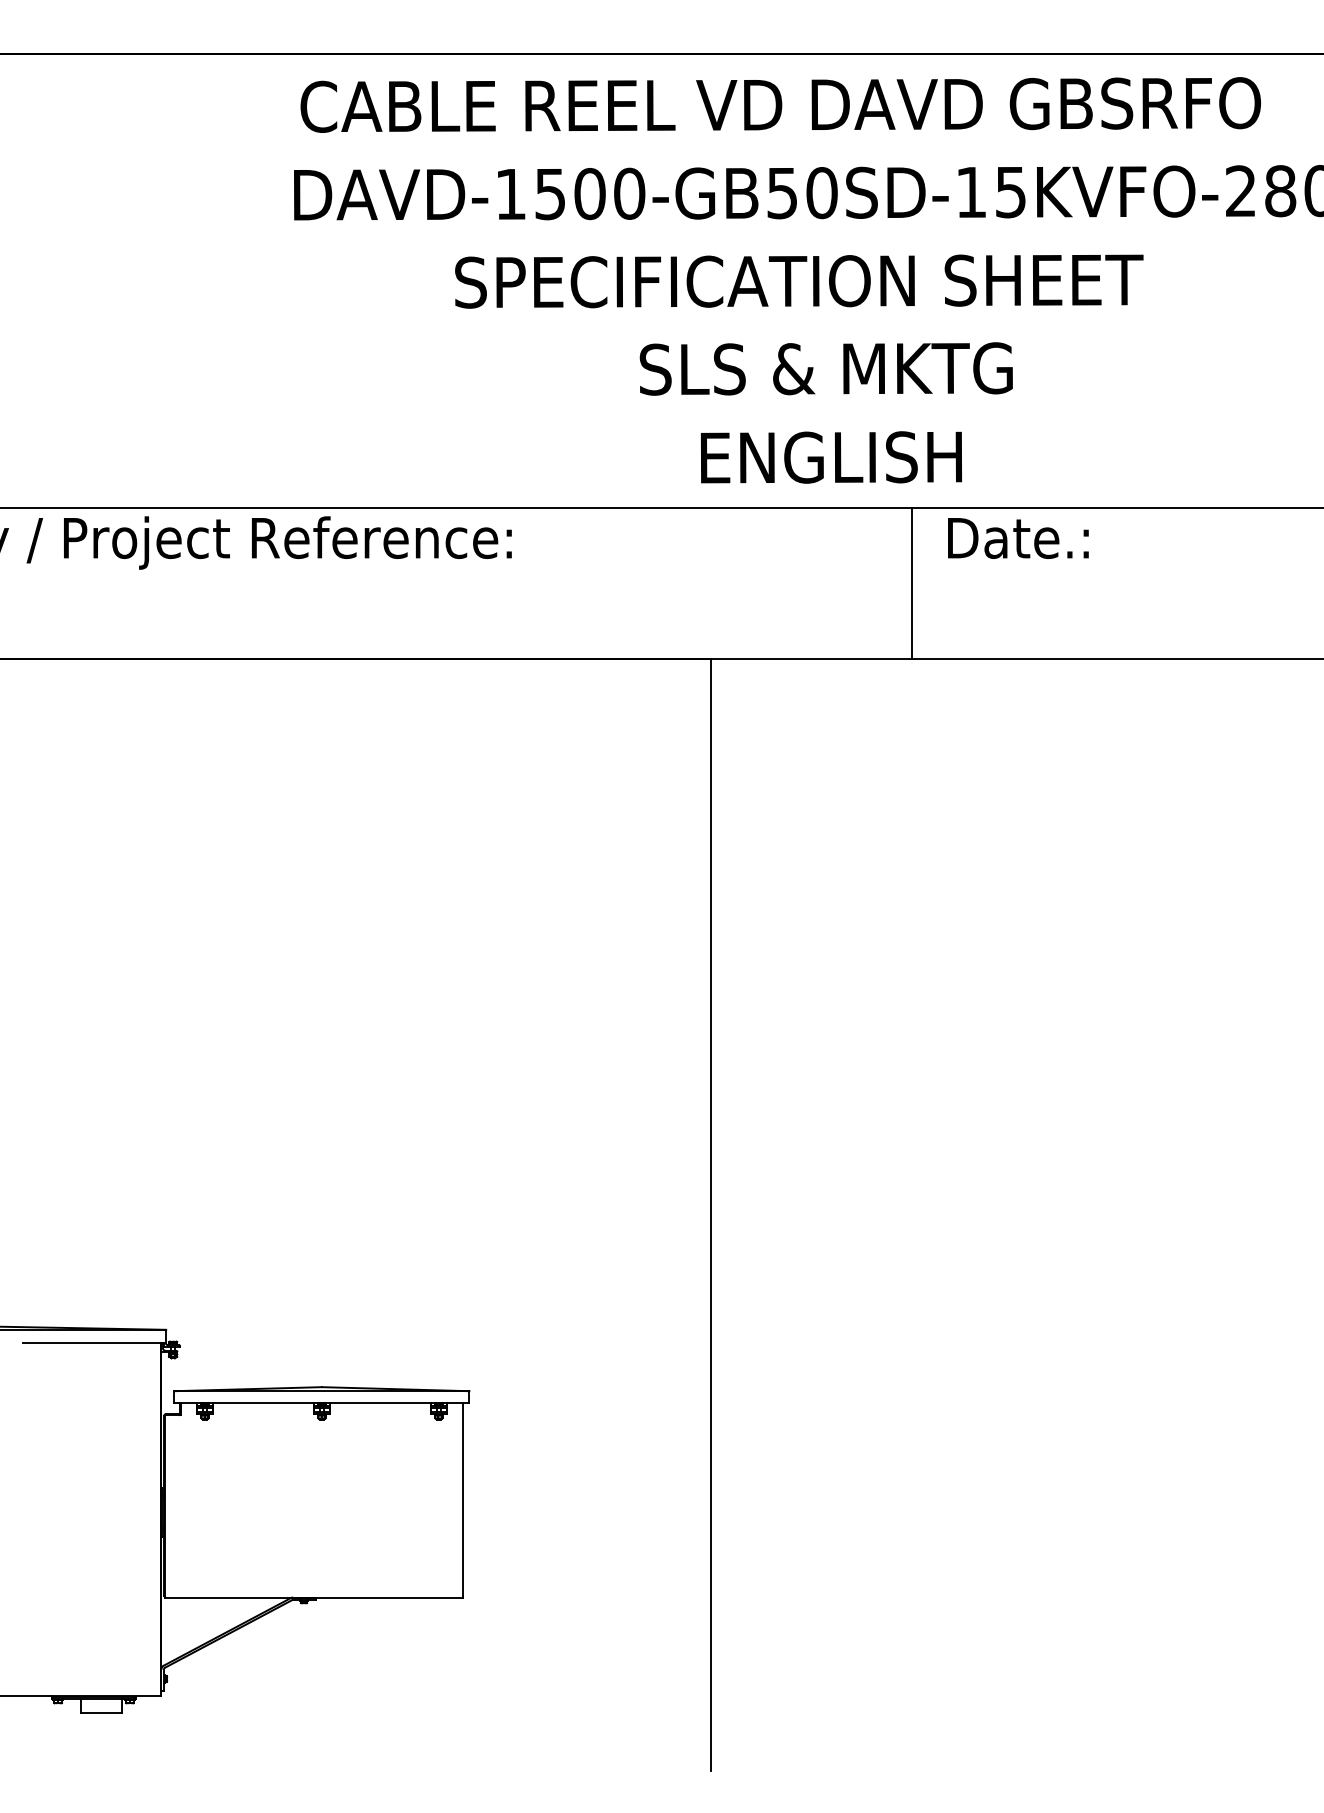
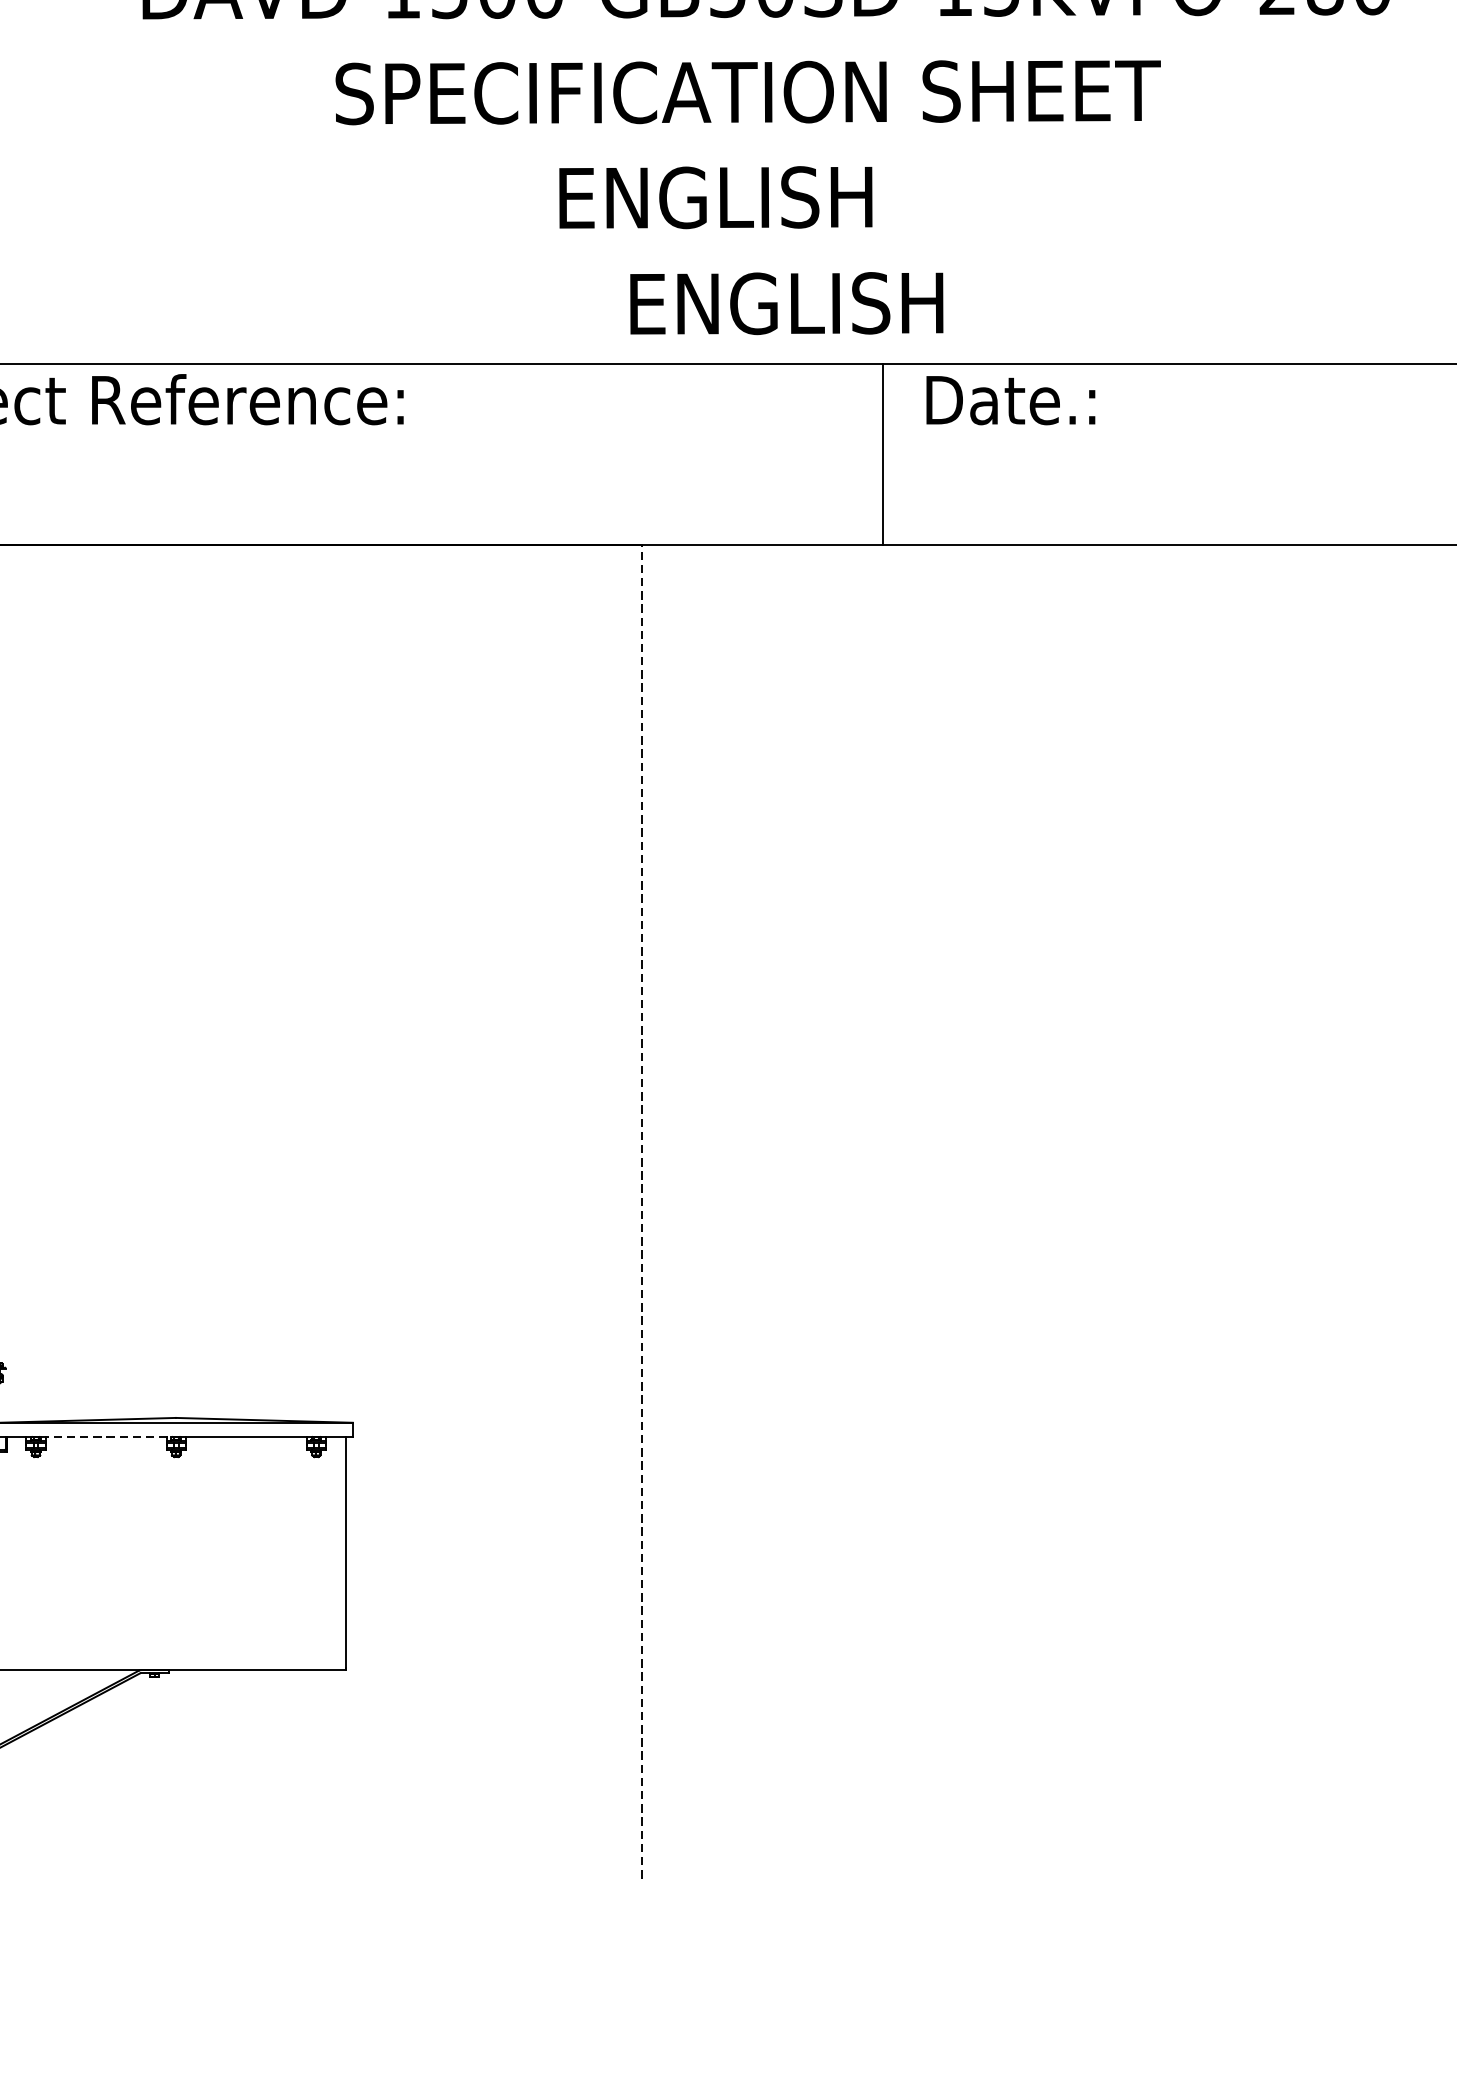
text: (825, 368) -> (779, 196), SLS & MKTG -> ENGLISH
line: (710, 1214) -> (641, 1210), solid -> dashed
line: (263, 1403) -> (105, 1437), solid -> dashed

